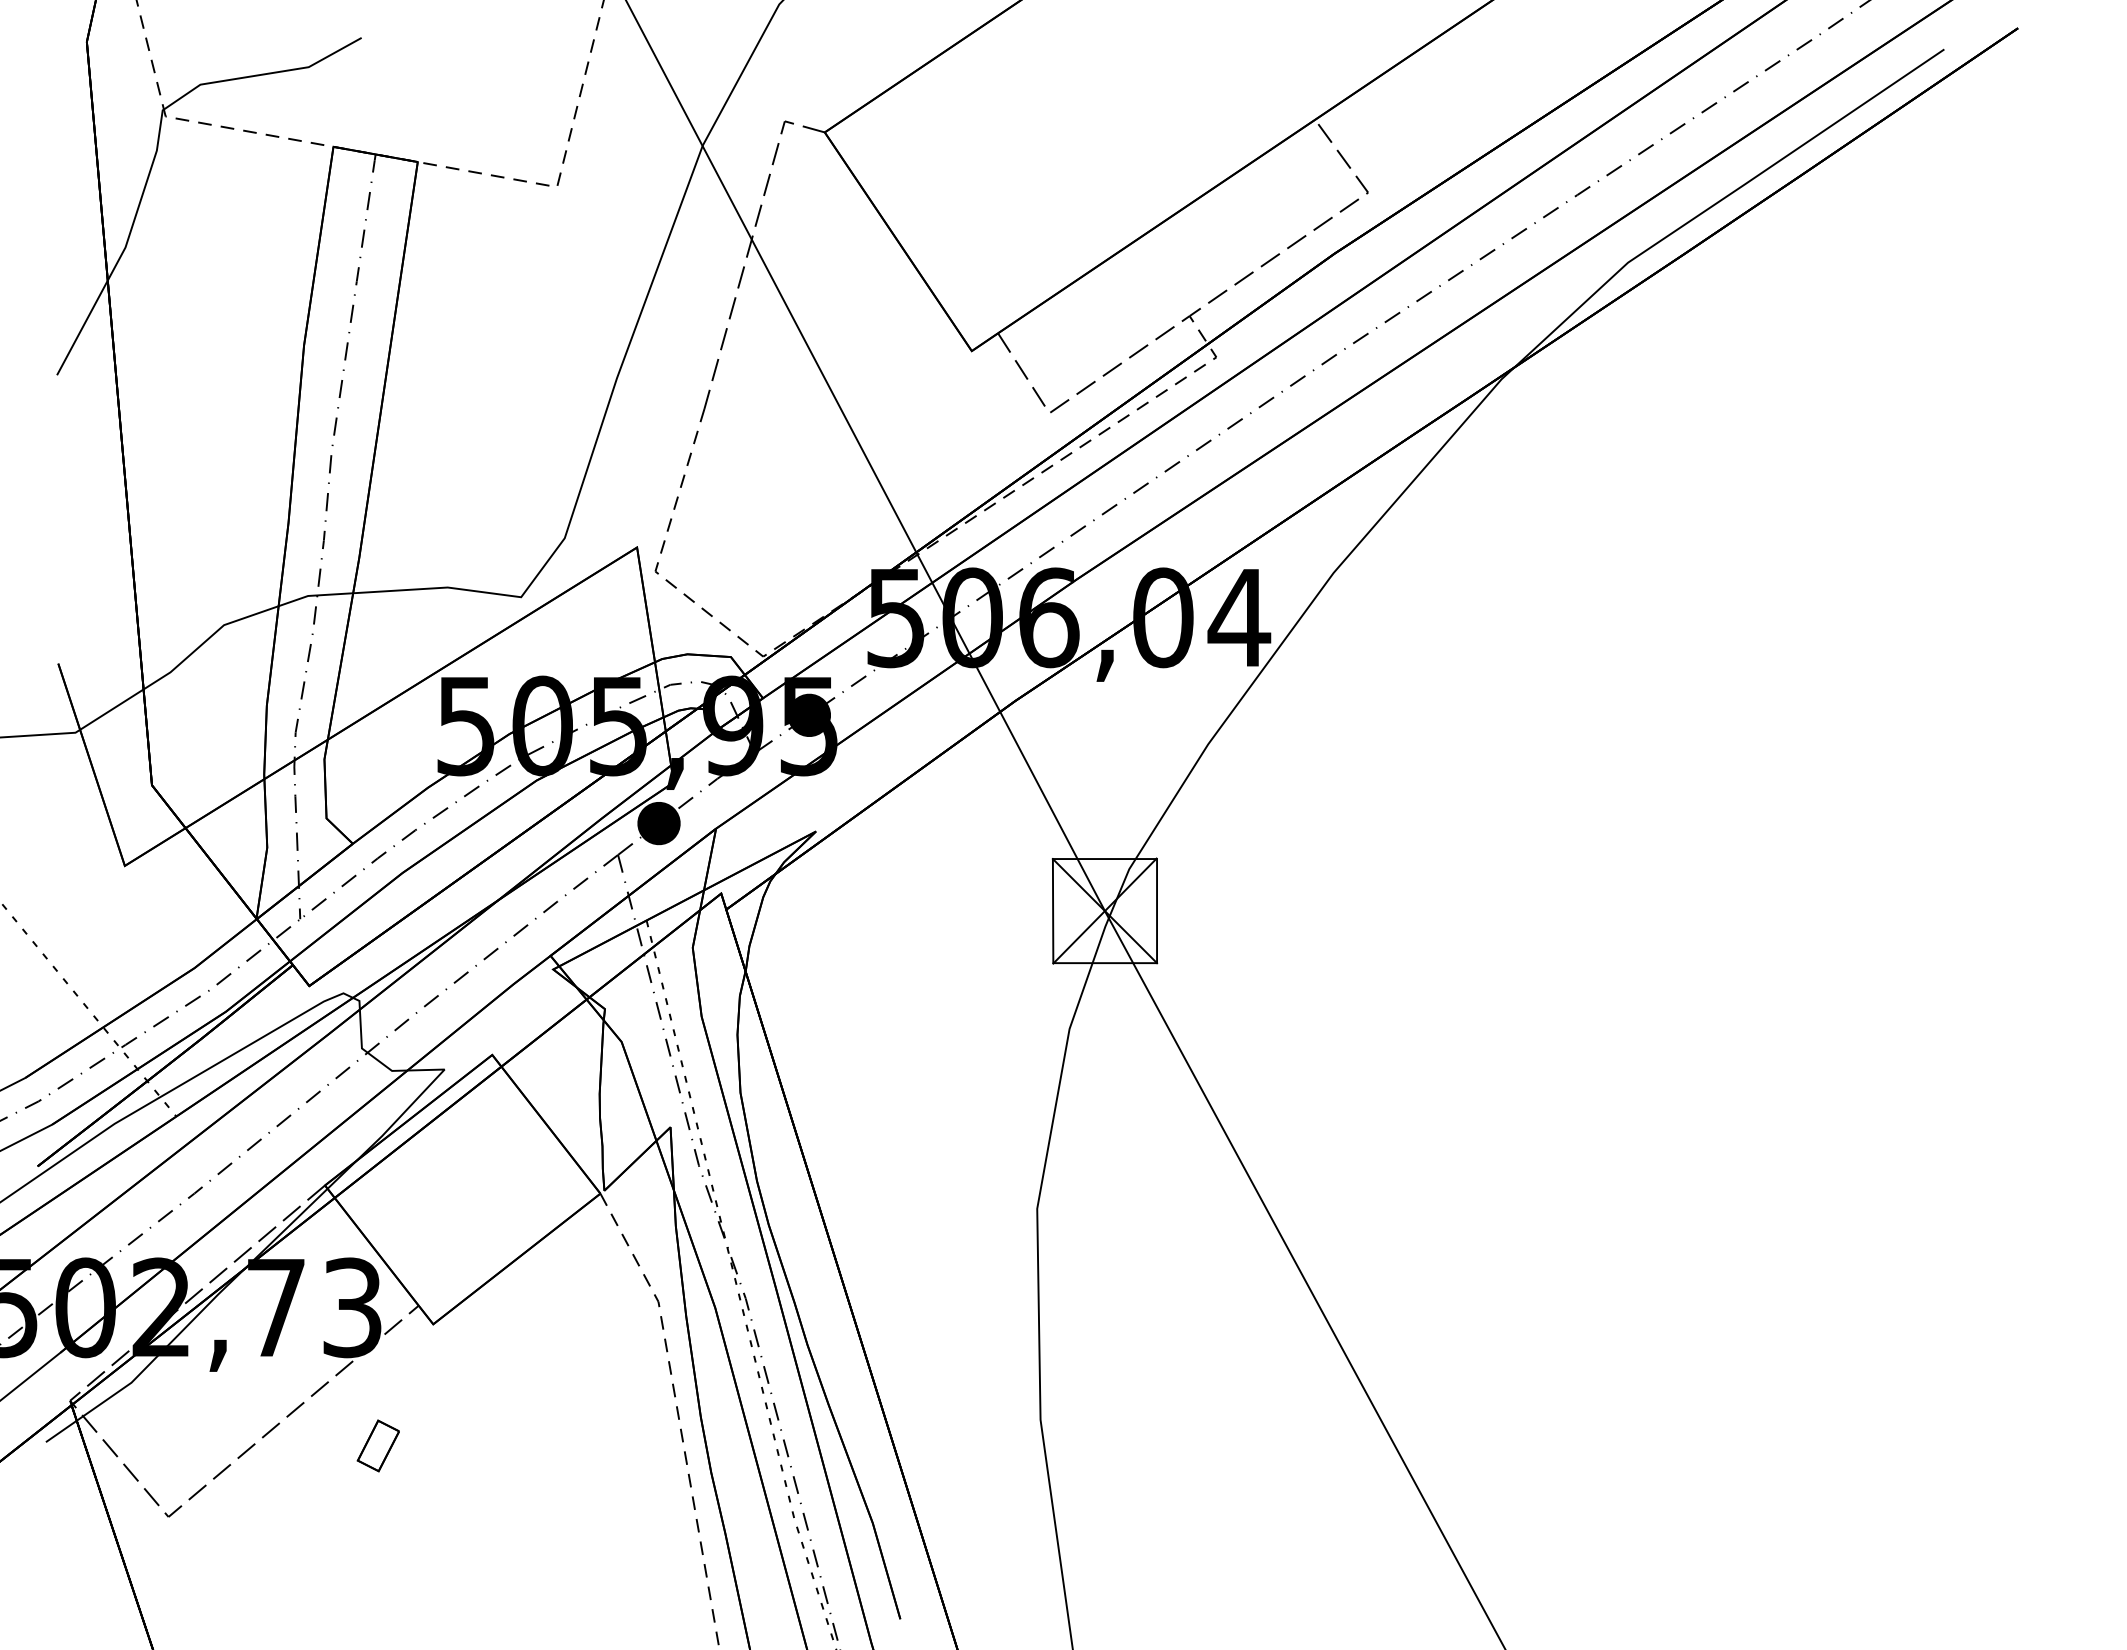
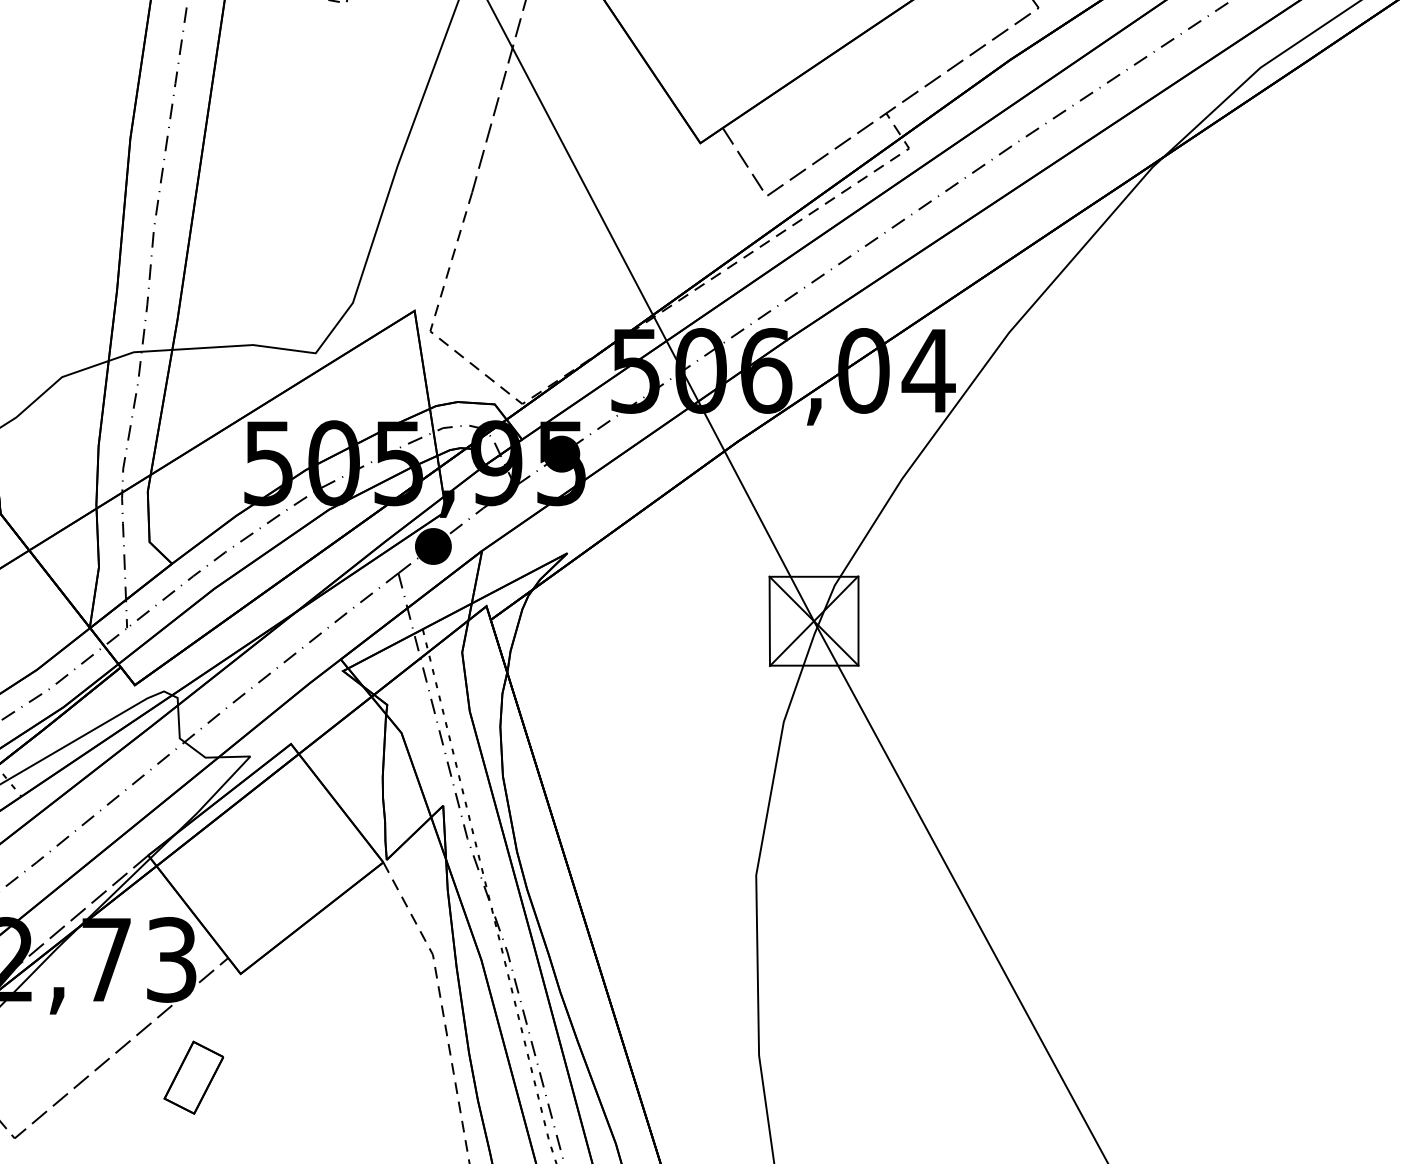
part: (378, 1445) -> (193, 1077), size x1.67

